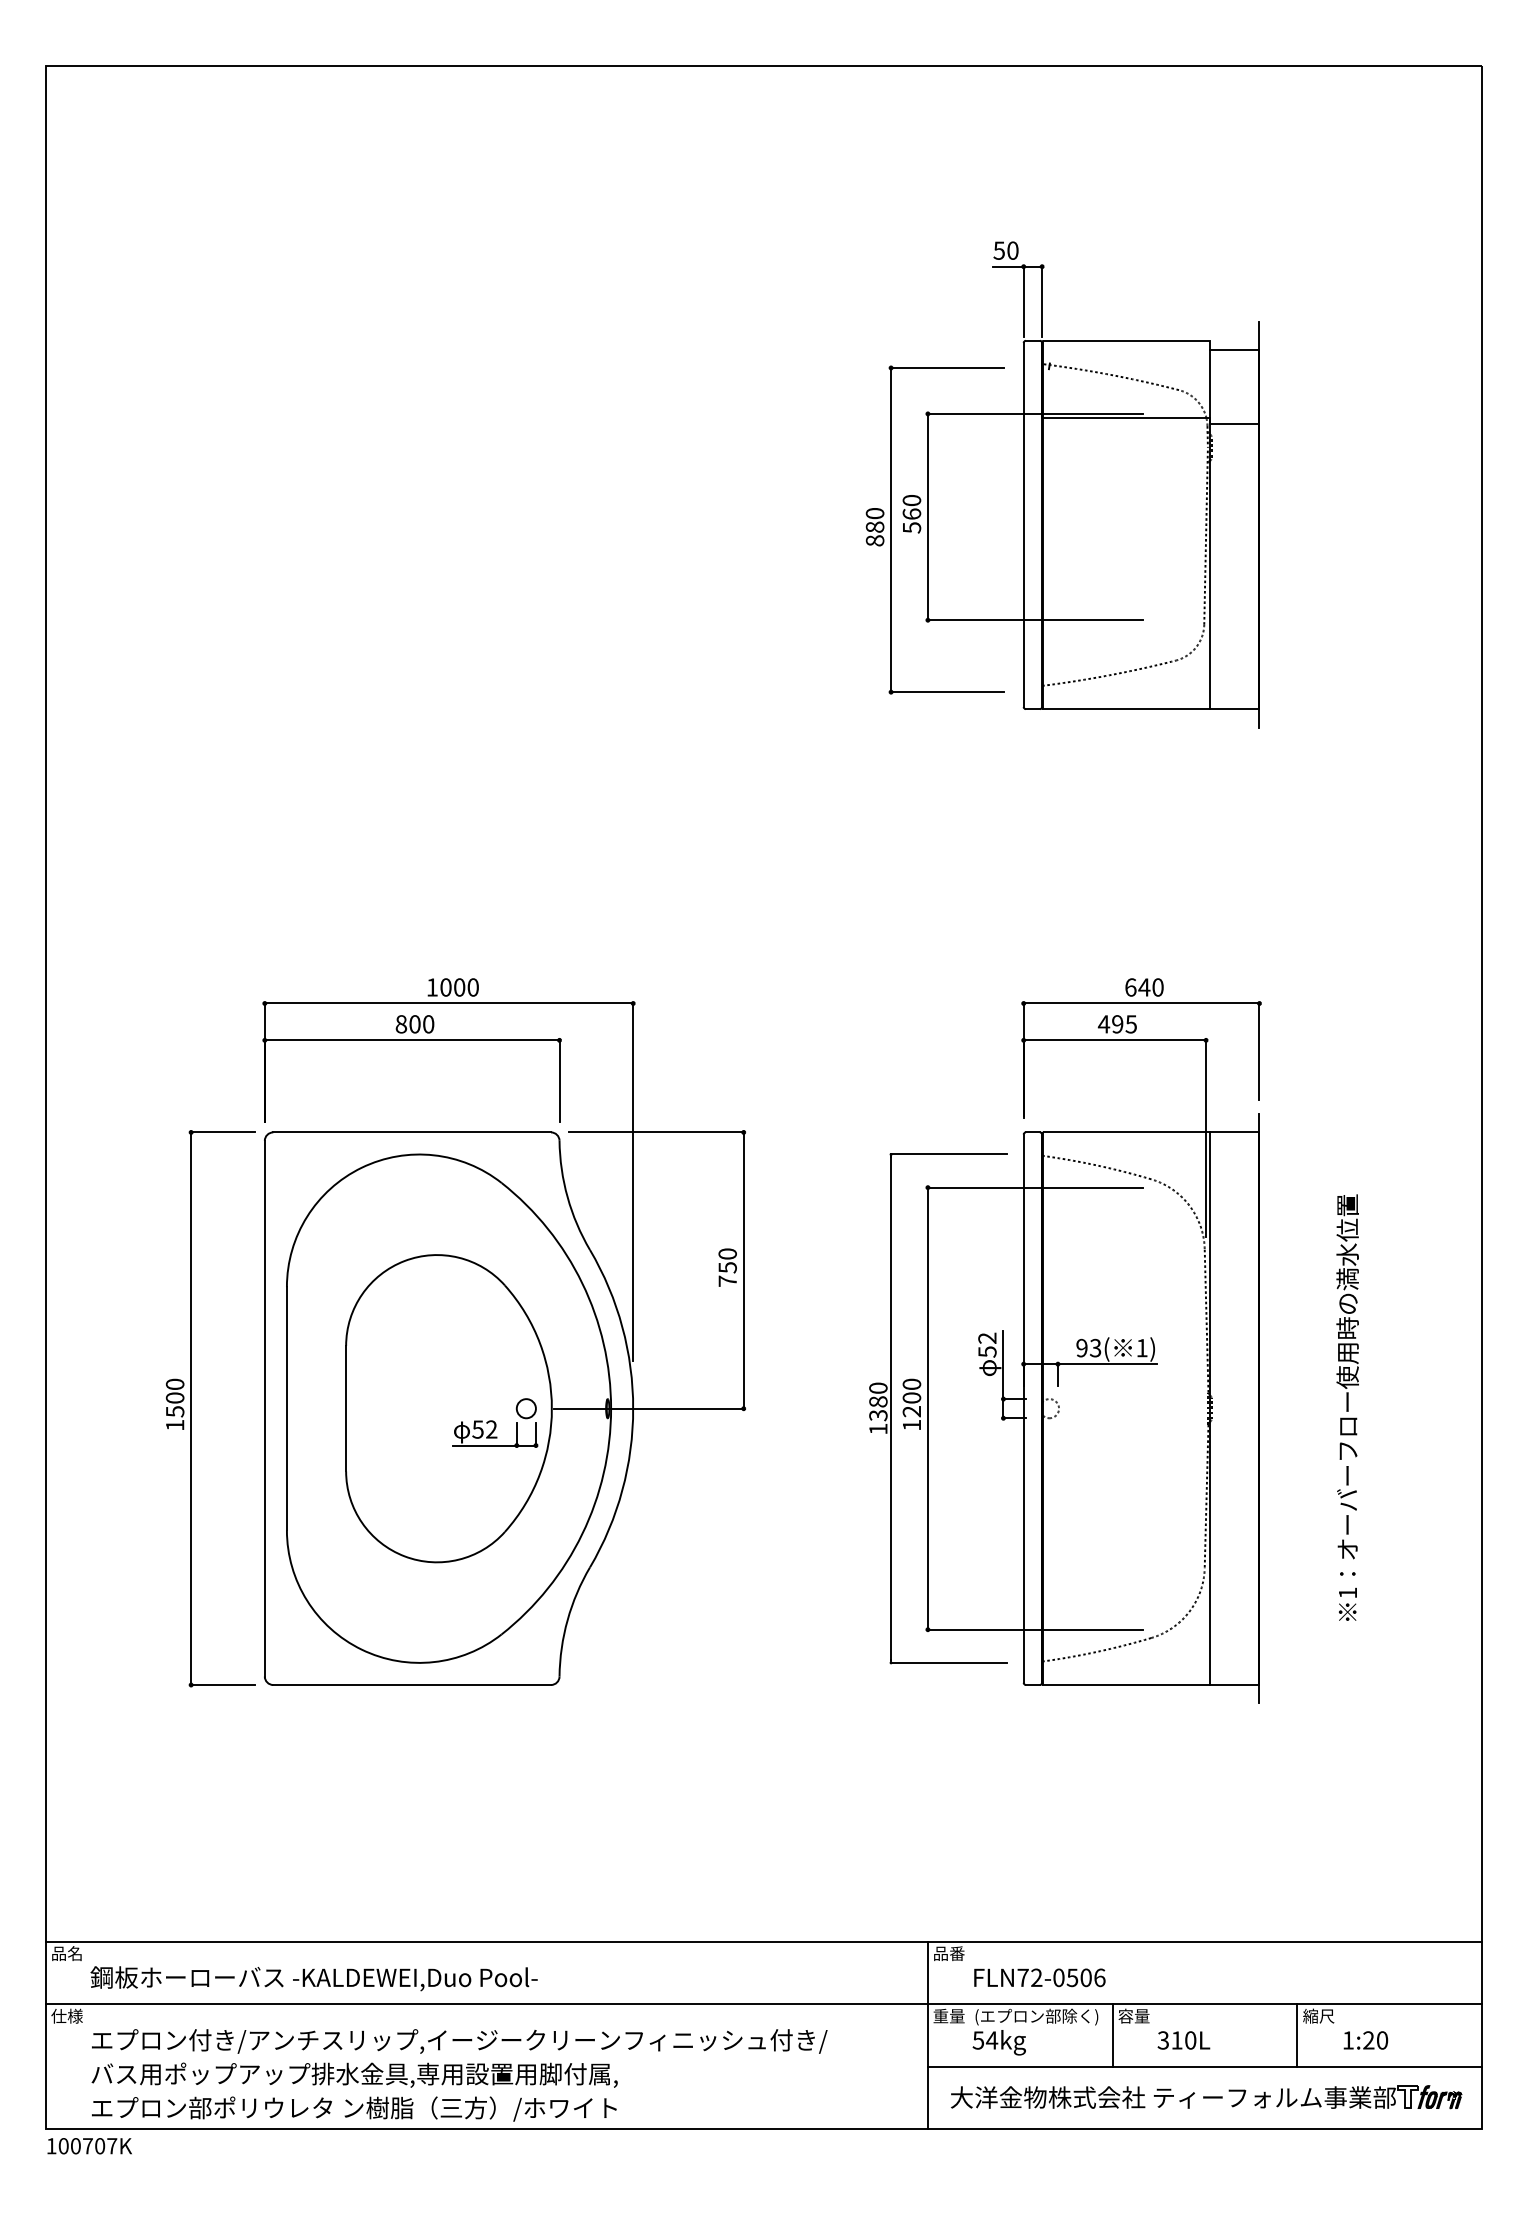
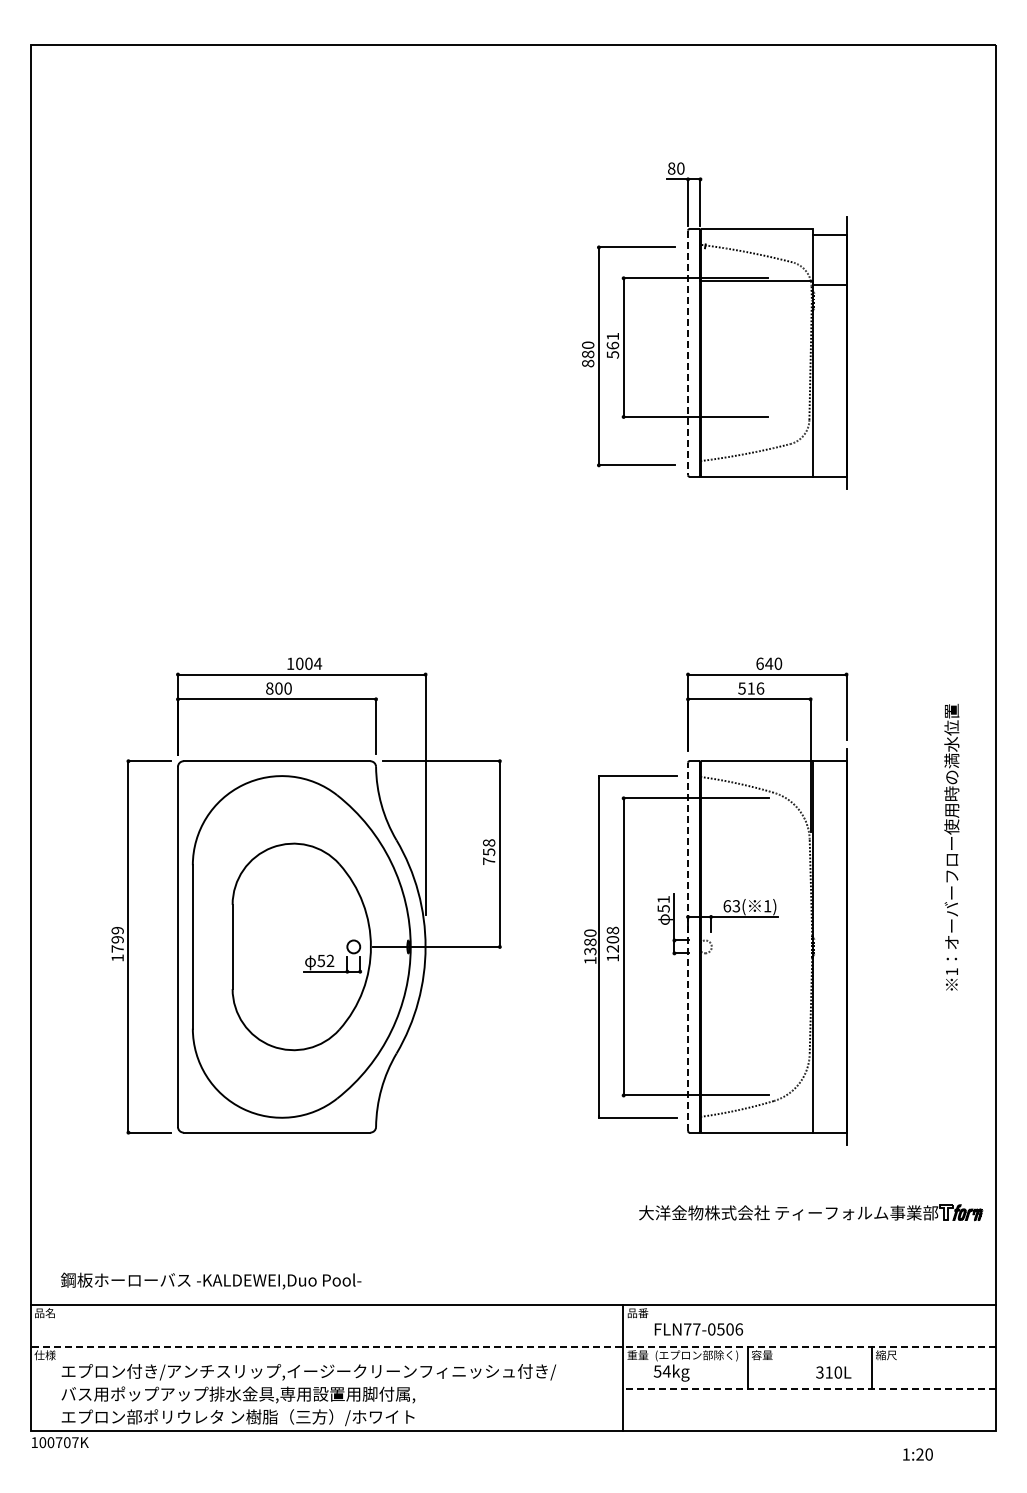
text: (999, 250) -> (671, 168), 50 -> 80
text: (911, 500) -> (612, 336), 560 -> 561
line: (1024, 525) -> (688, 353), solid -> dashed
text: (473, 987) -> (318, 663), 1000 -> 1004
text: (1118, 1024) -> (751, 688), 495 -> 516
text: (728, 1253) -> (489, 842), 750 -> 758
text: (987, 1338) -> (663, 899), 52 -> 51
text: (1082, 1348) -> (727, 906), 93( -> 63(
text: (911, 1384) -> (612, 930), 1200 -> 1208
text: (174, 1397) -> (117, 939), 1500 -> 1799
line: (1024, 1408) -> (688, 946), solid -> dashed
text: (1347, 1408) -> (951, 847), moved
text: (314, 1977) -> (211, 1280), moved
text: (1036, 1977) -> (696, 1329), FLN72-0506 -> FLN77-0506
line: (764, 2004) -> (513, 1347), solid -> dashed
text: (1183, 2040) -> (833, 1372), moved
text: (1365, 2040) -> (917, 1454), moved
line: (1204, 2067) -> (809, 1389), solid -> dashed
part: (1207, 2096) -> (811, 1212), moved

